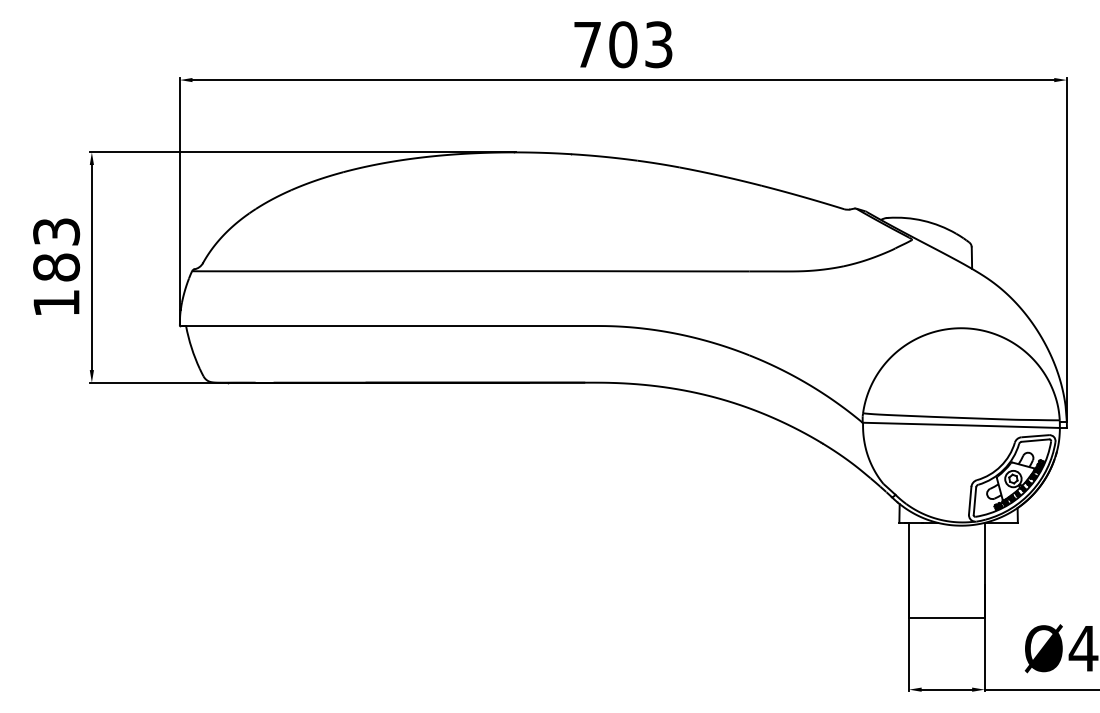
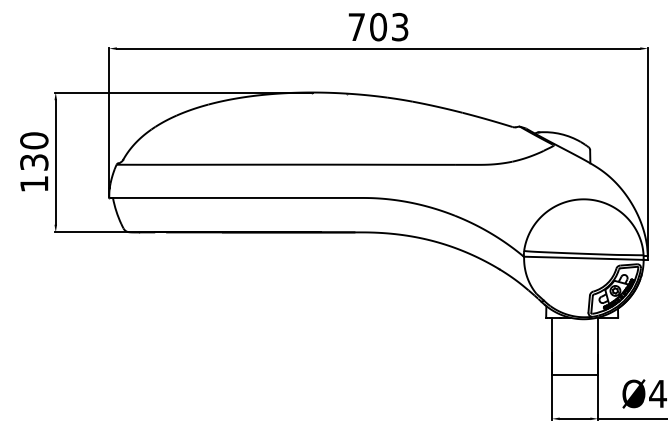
text: (56, 249) -> (34, 151), 183 -> 130

